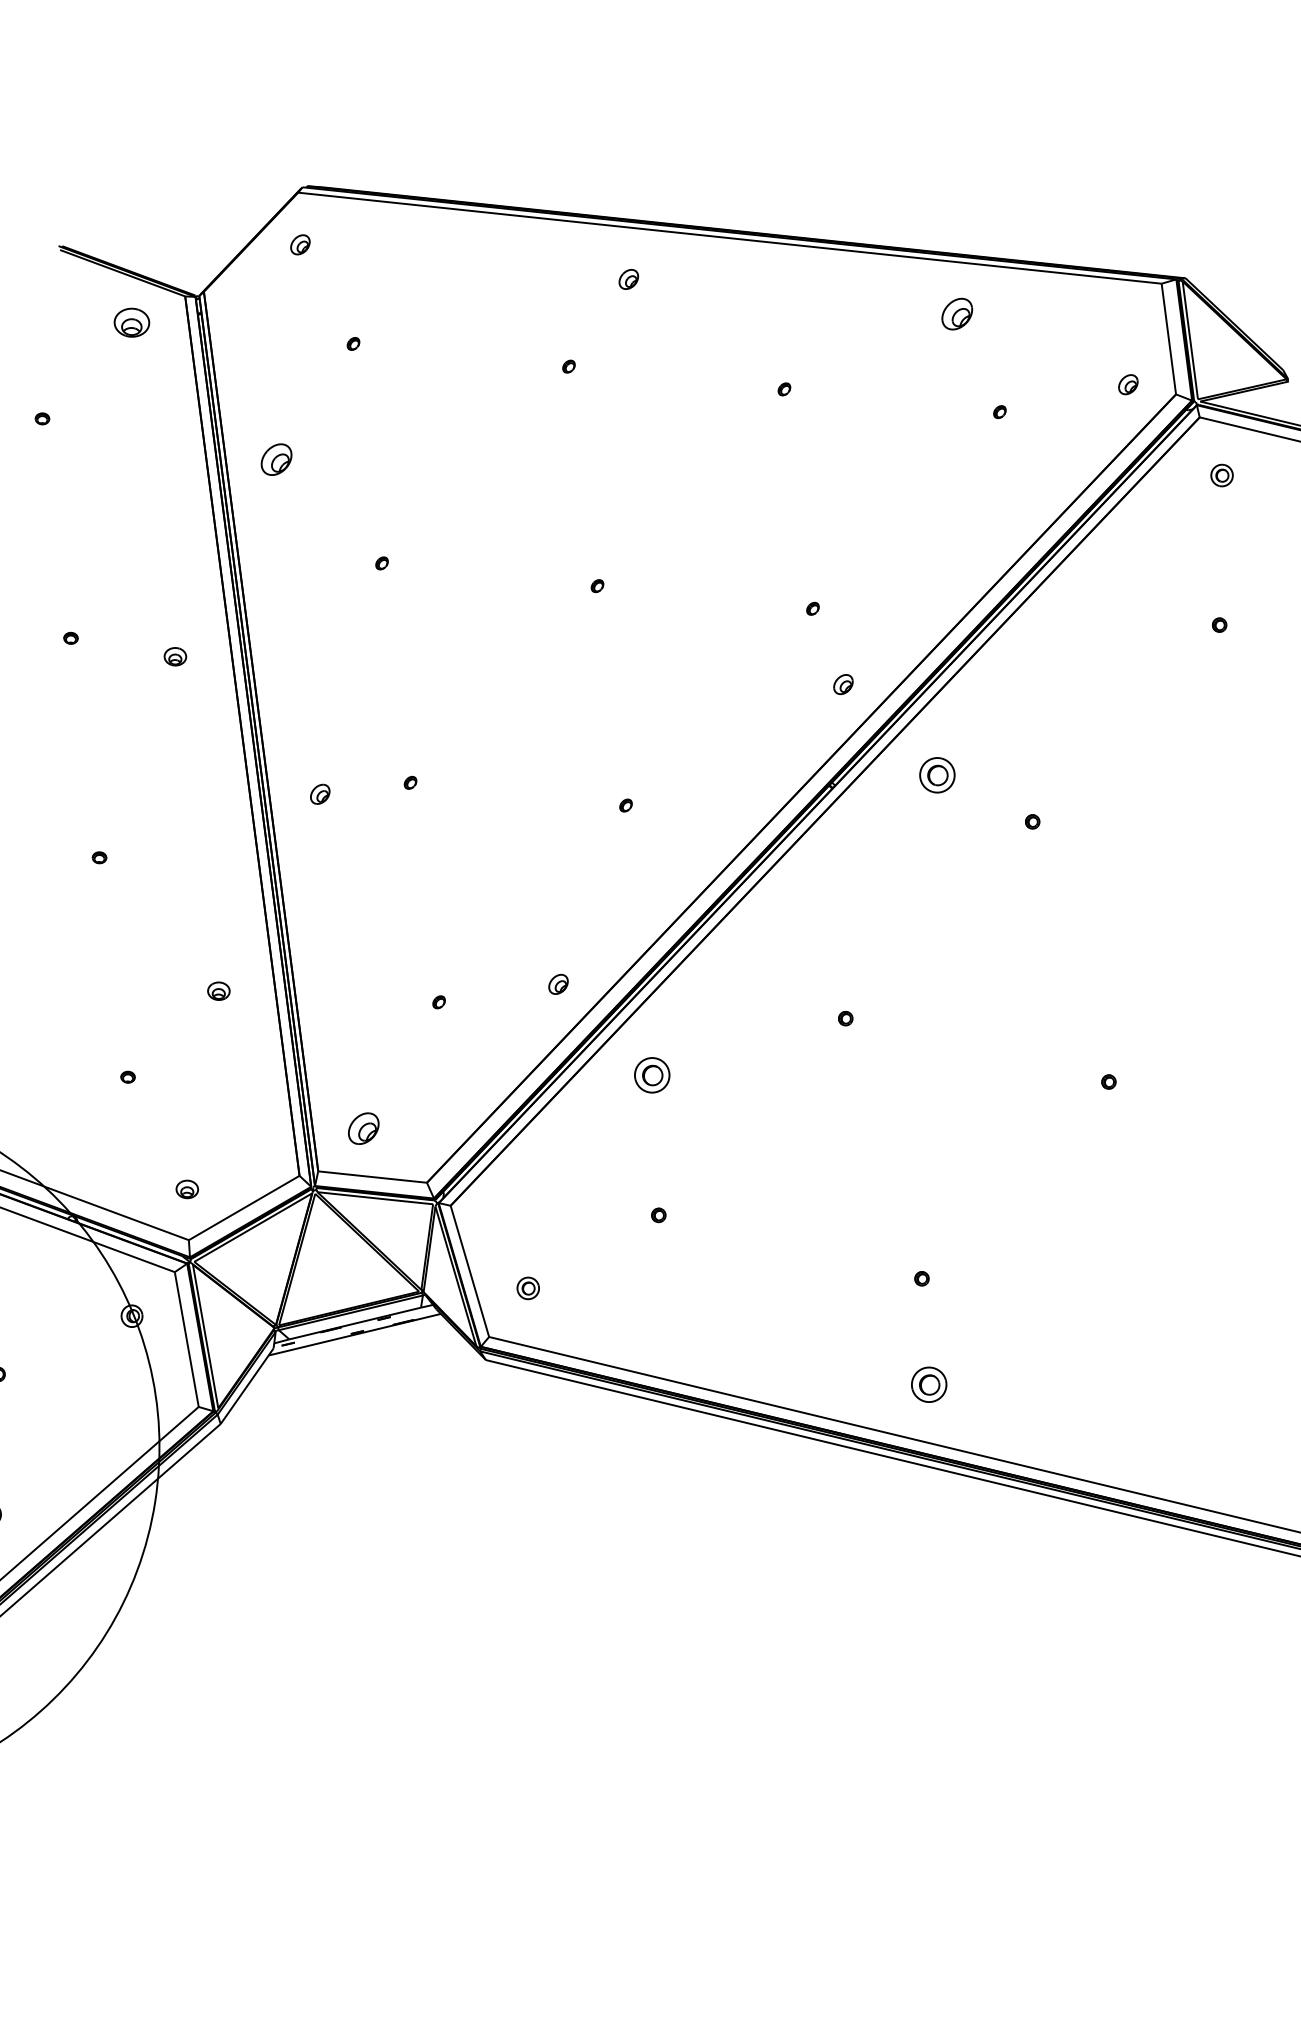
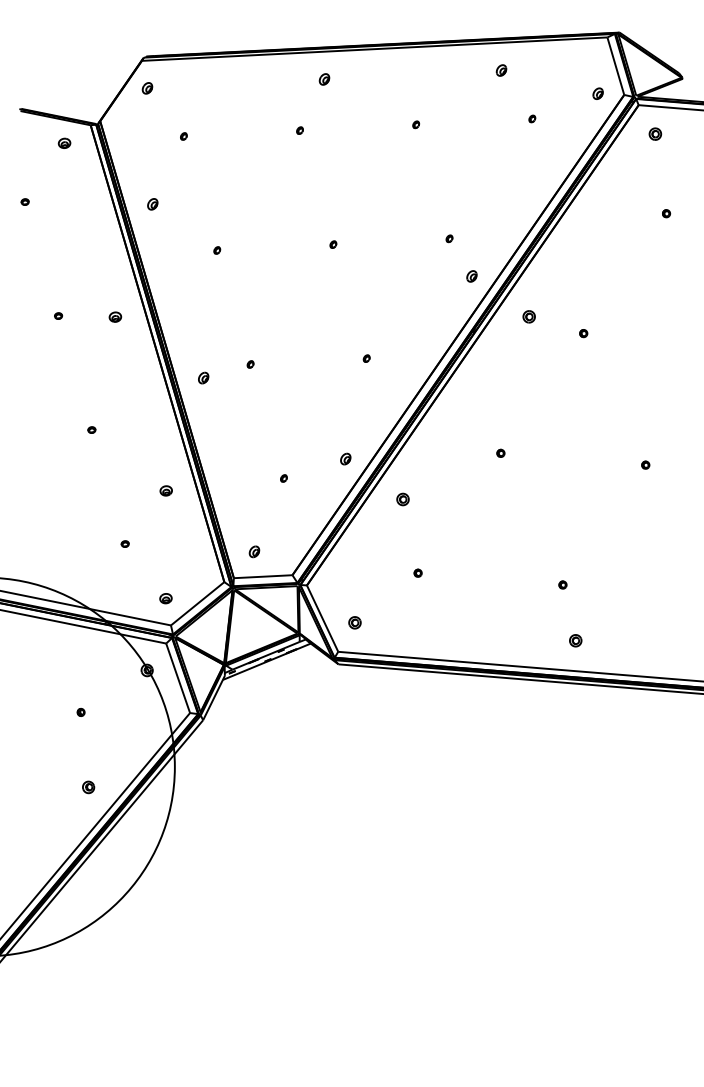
part: (957, 313) -> (501, 70), size x0.62
part: (132, 320) -> (64, 142), size x0.62
part: (276, 460) -> (152, 204), size x0.62
part: (935, 774) -> (528, 316), size x0.62
part: (651, 1075) -> (402, 499), size x0.62
part: (363, 1128) -> (254, 551), size x0.62
part: (929, 1384) -> (575, 640), size x0.62

